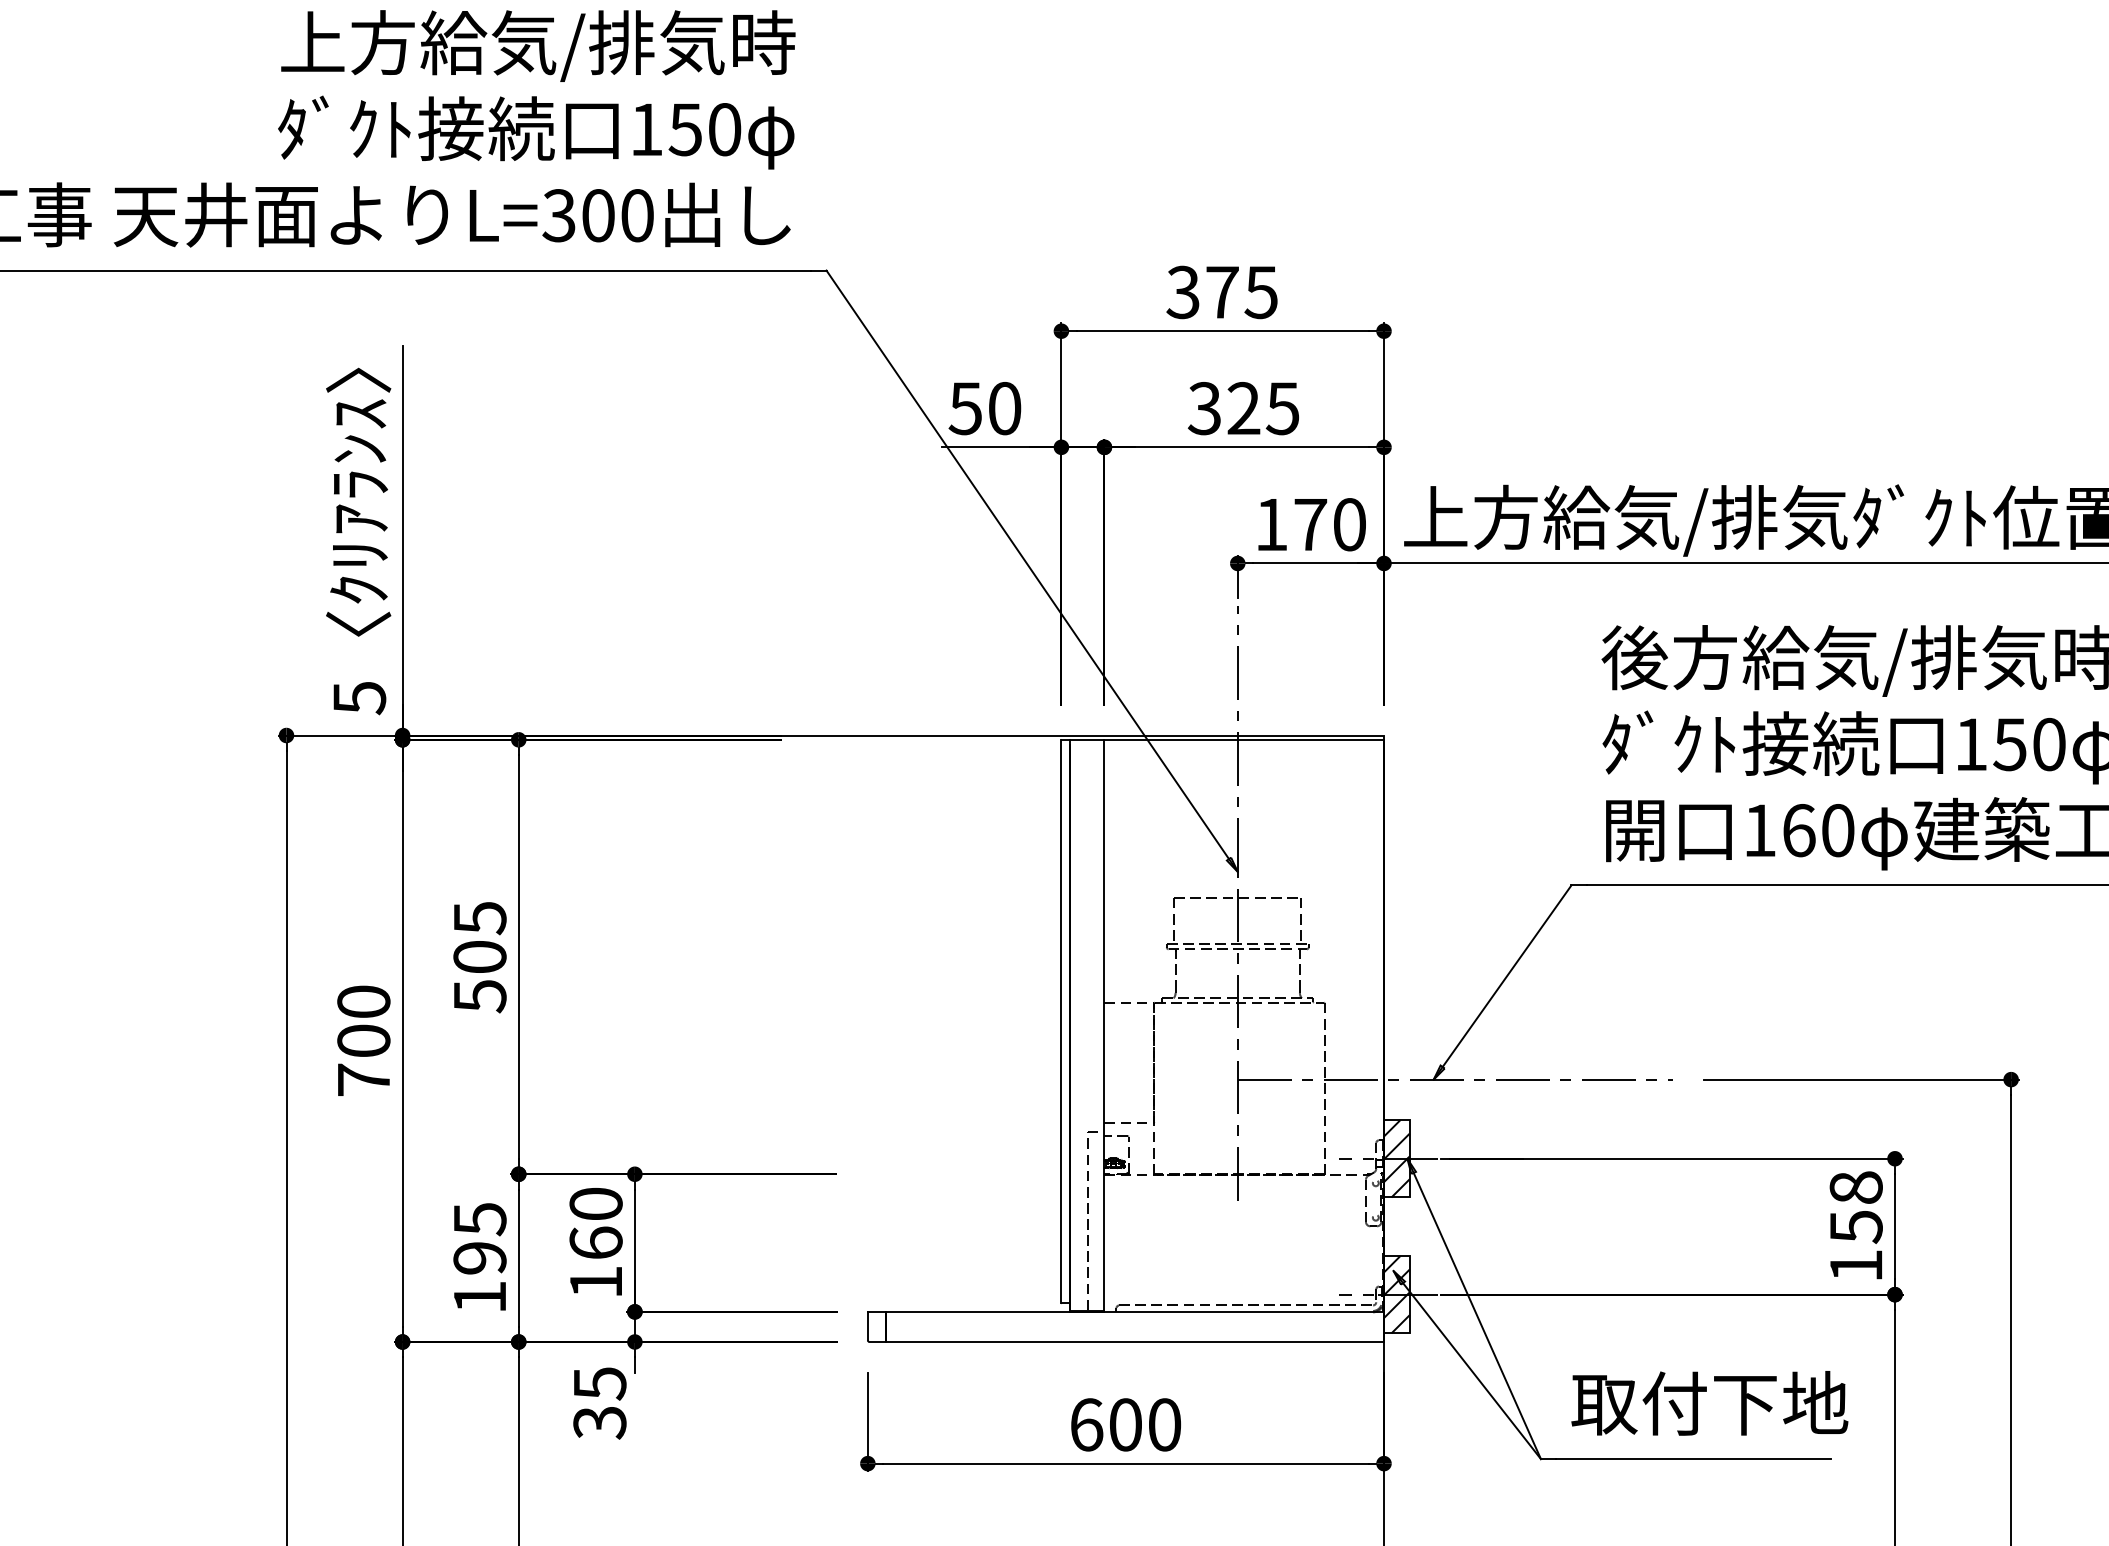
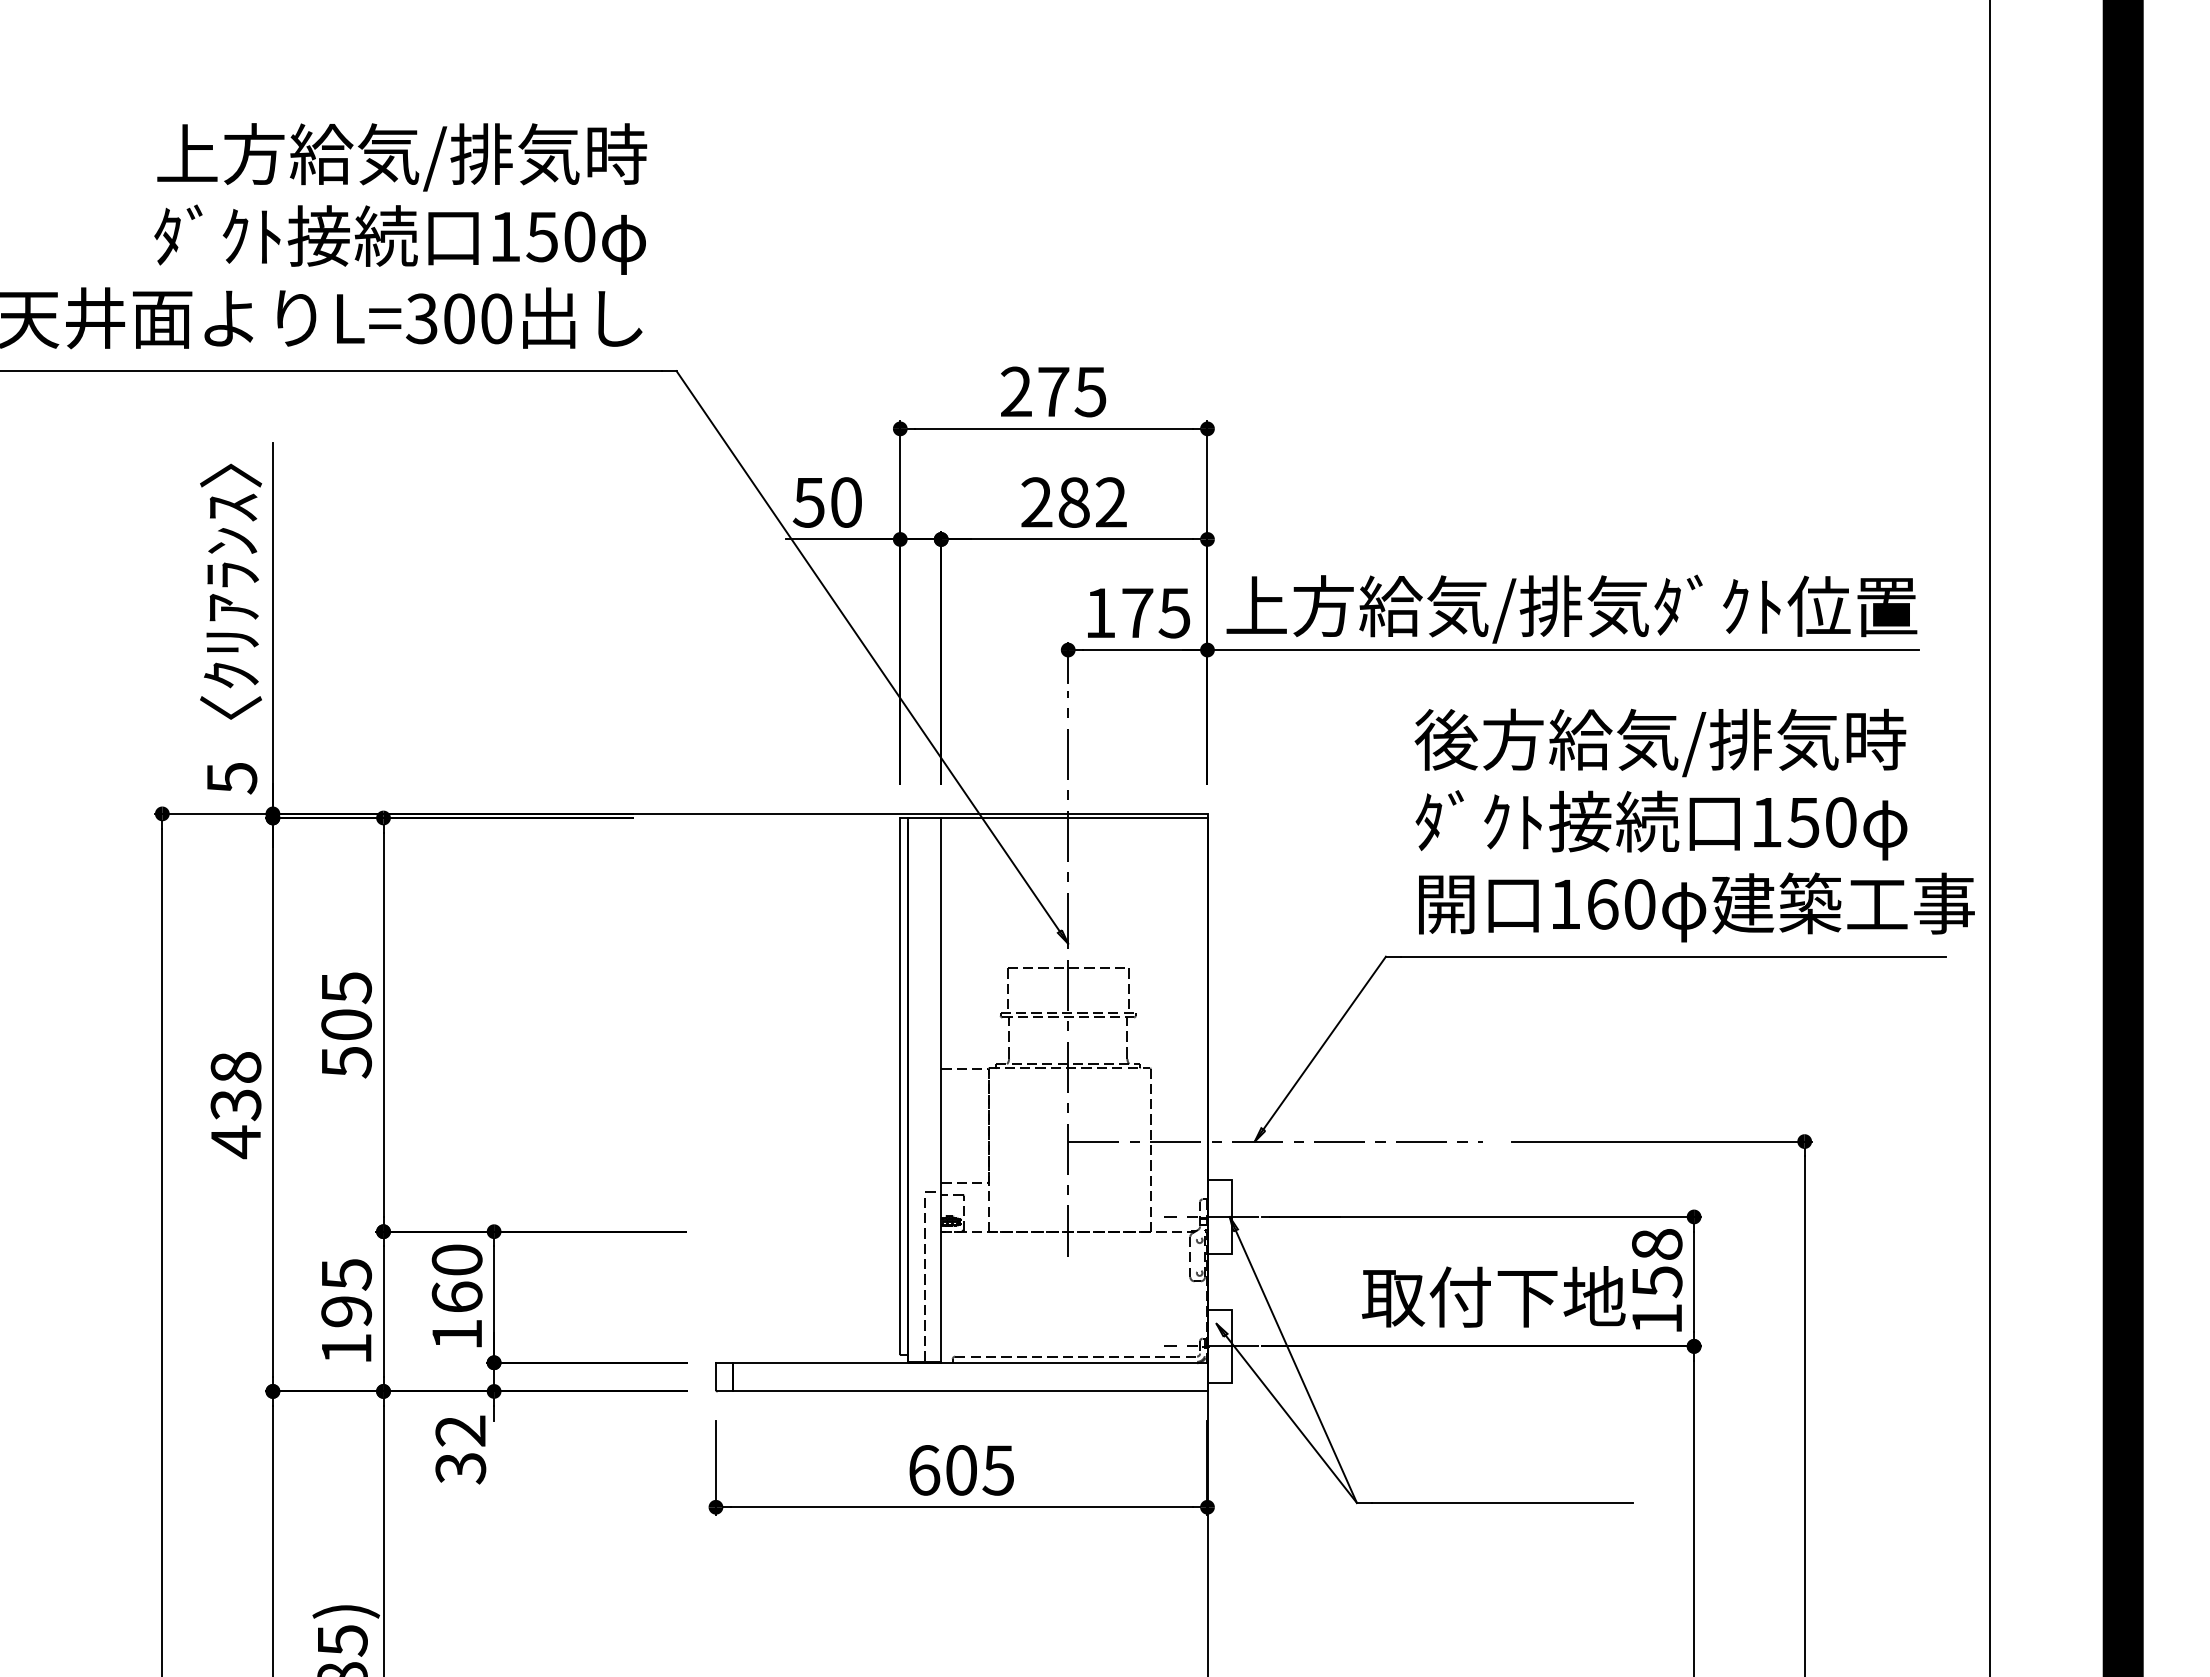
text: (1182, 293) -> (1015, 392), 375 -> 275
text: (1243, 408) -> (1073, 502), 325 -> 282
text: (1349, 524) -> (1174, 612), 170 -> 175
text: (363, 1041) -> (235, 1105), 700 -> 438
hatch: (1396, 1158) -> (1219, 1216), removed
hatch: (1396, 1294) -> (1219, 1346), removed
text: (599, 1384) -> (460, 1431), 35 -> 32
text: (1709, 1402) -> (1493, 1296), moved
text: (1164, 1425) -> (998, 1470), 600 -> 605

